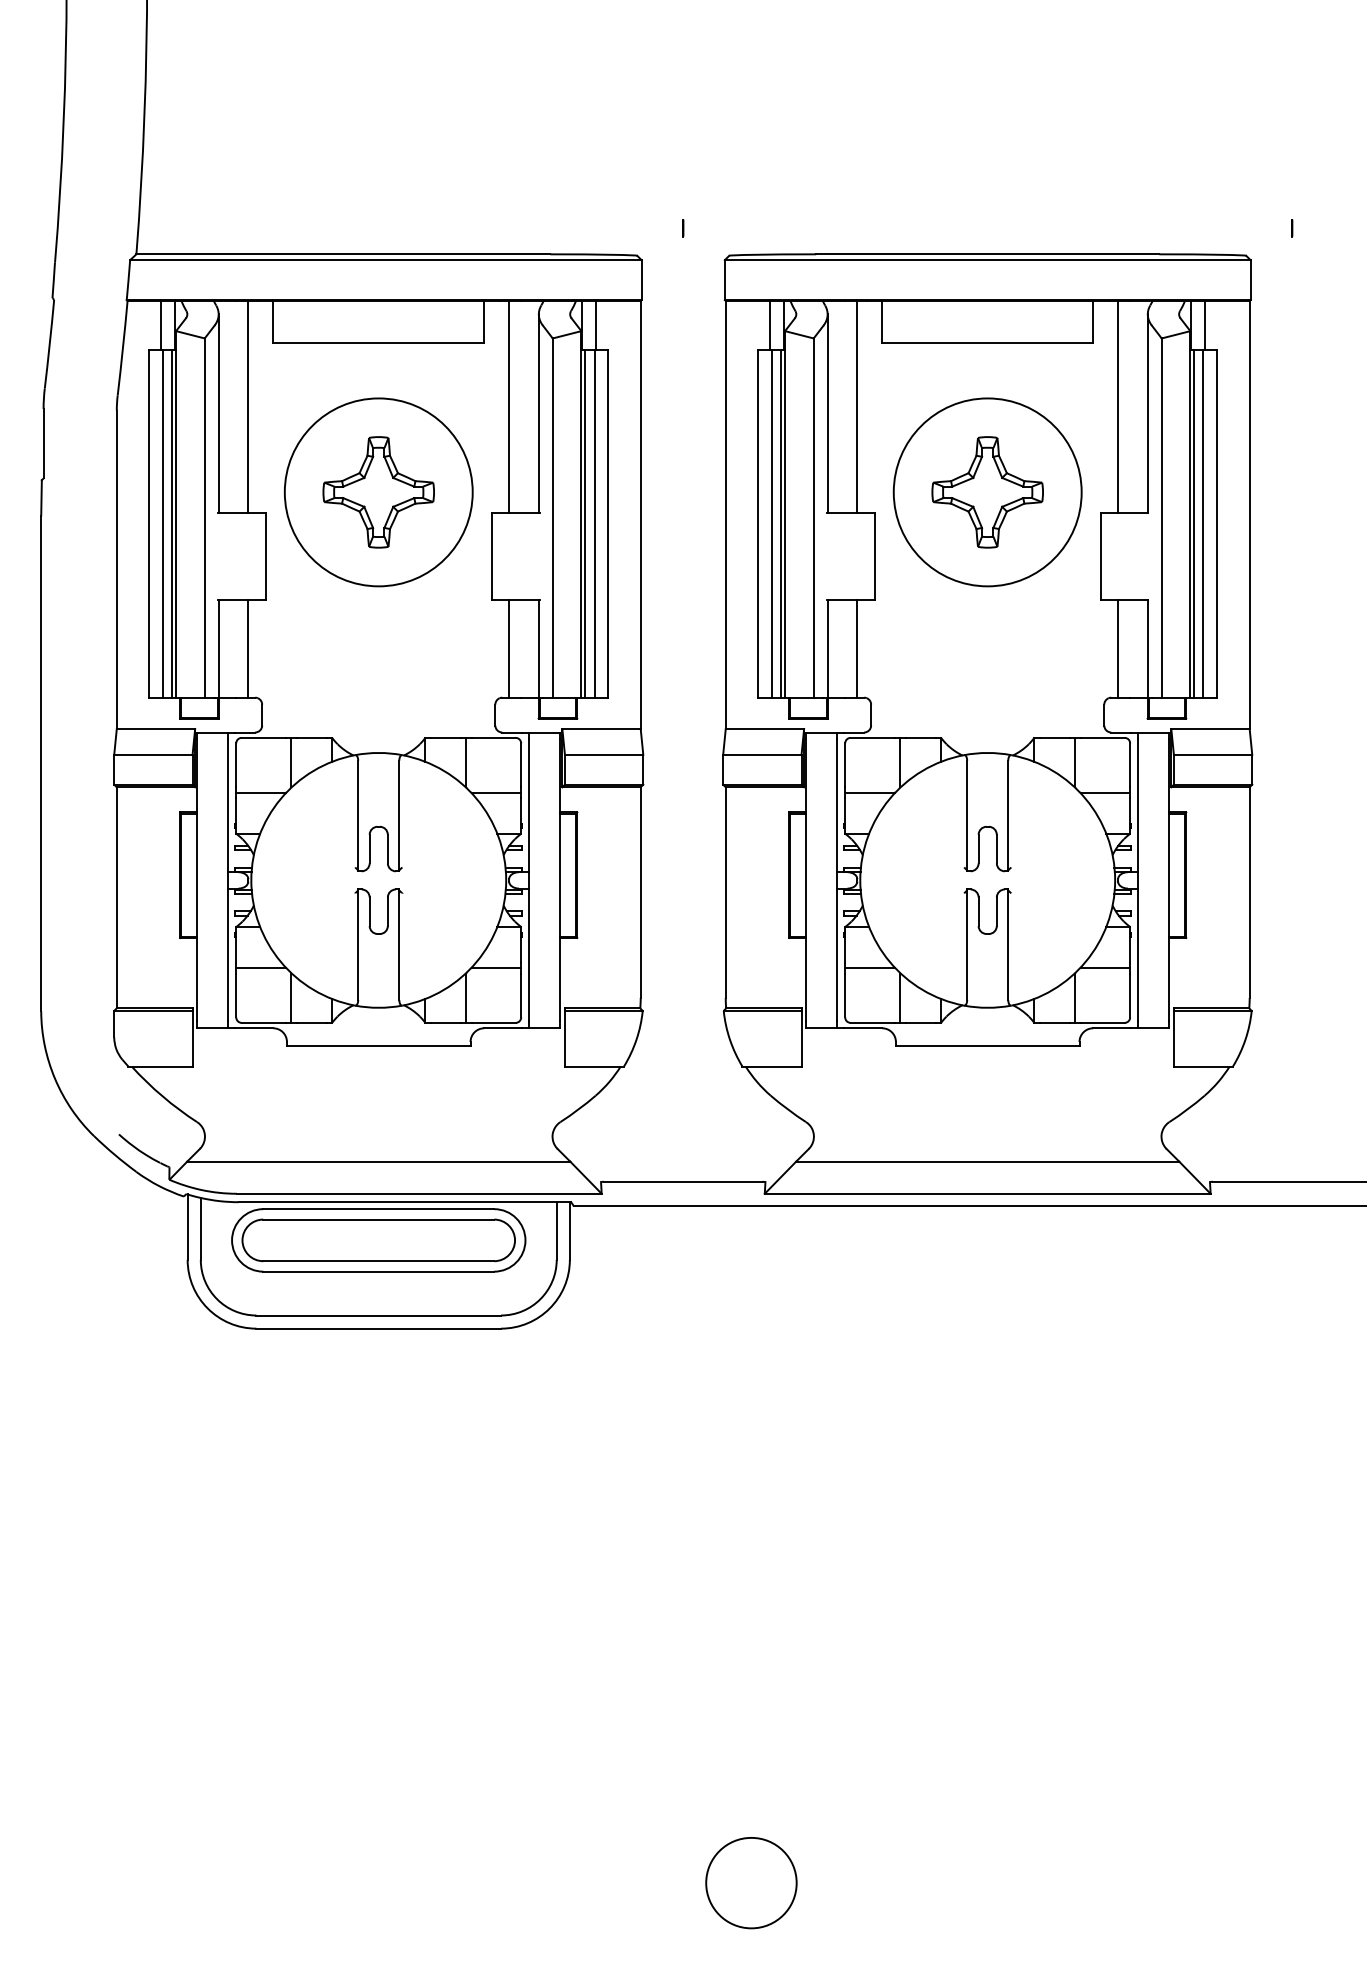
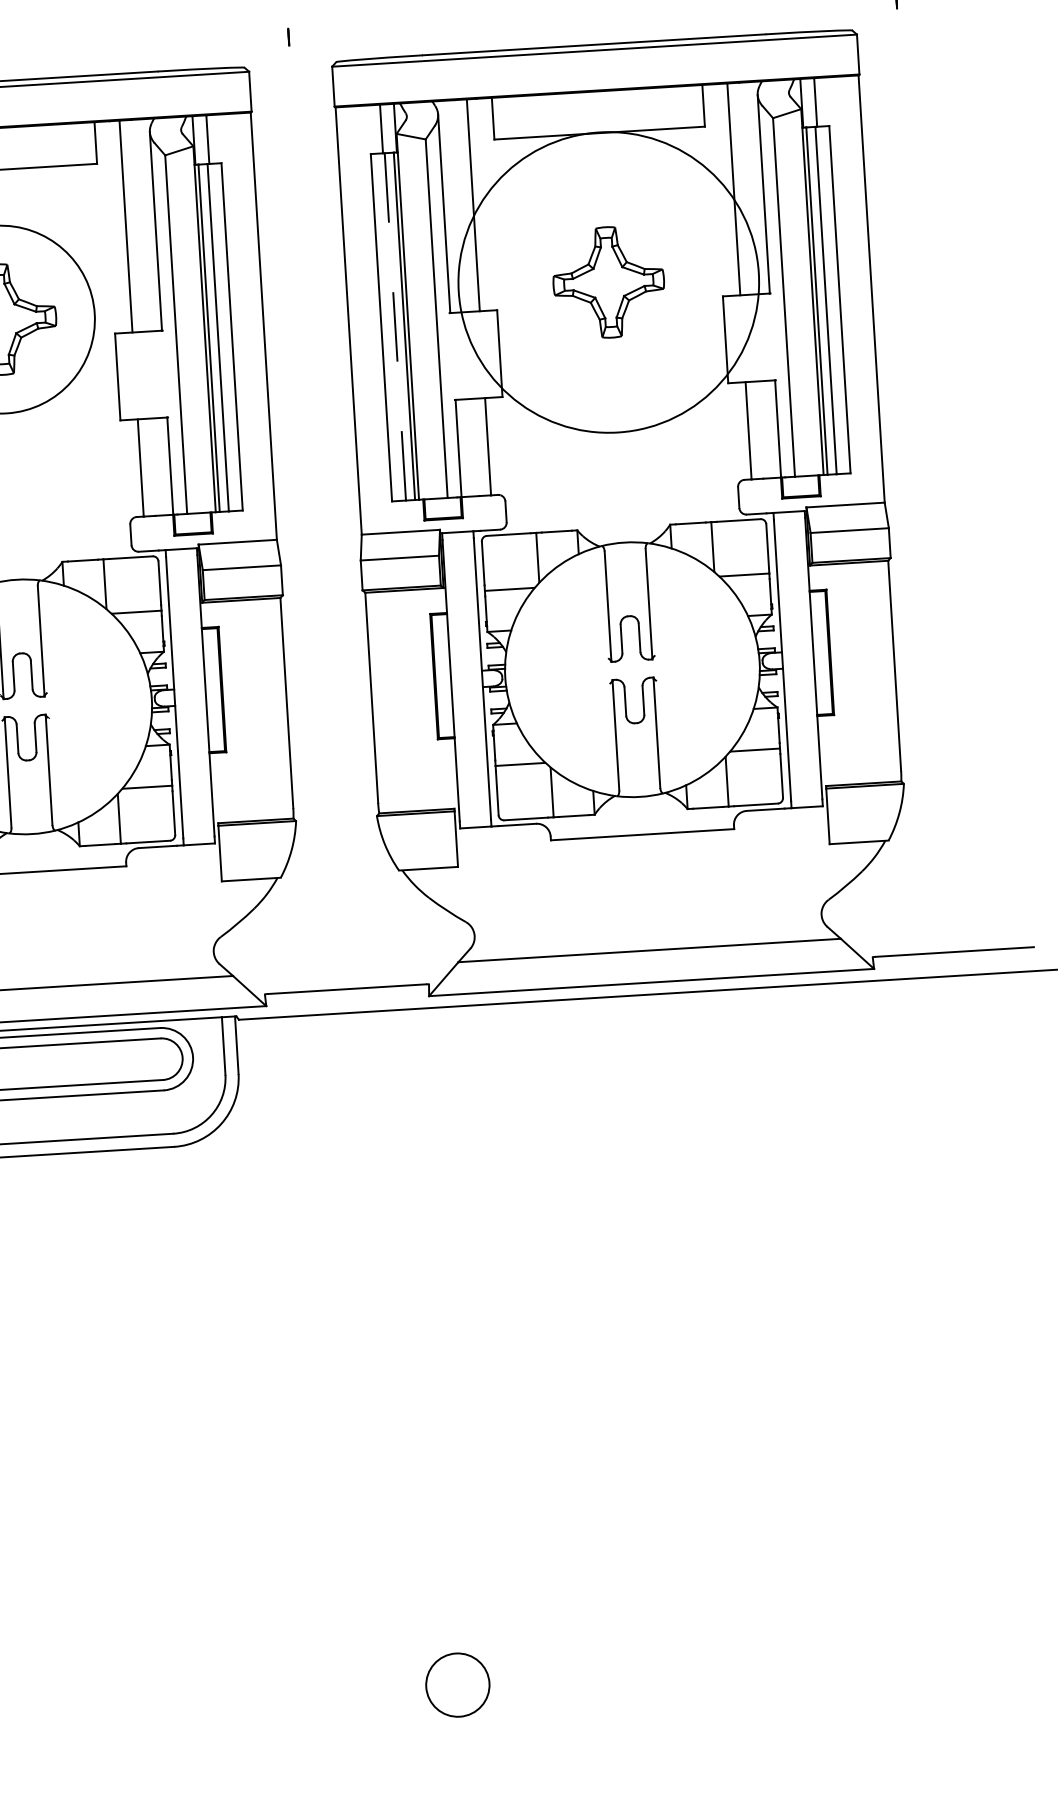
circle: (987, 492) -> (608, 282), size x1.6
line: (771, 523) -> (394, 326), solid -> dashed
circle: (751, 1883) -> (457, 1685), size x0.7

